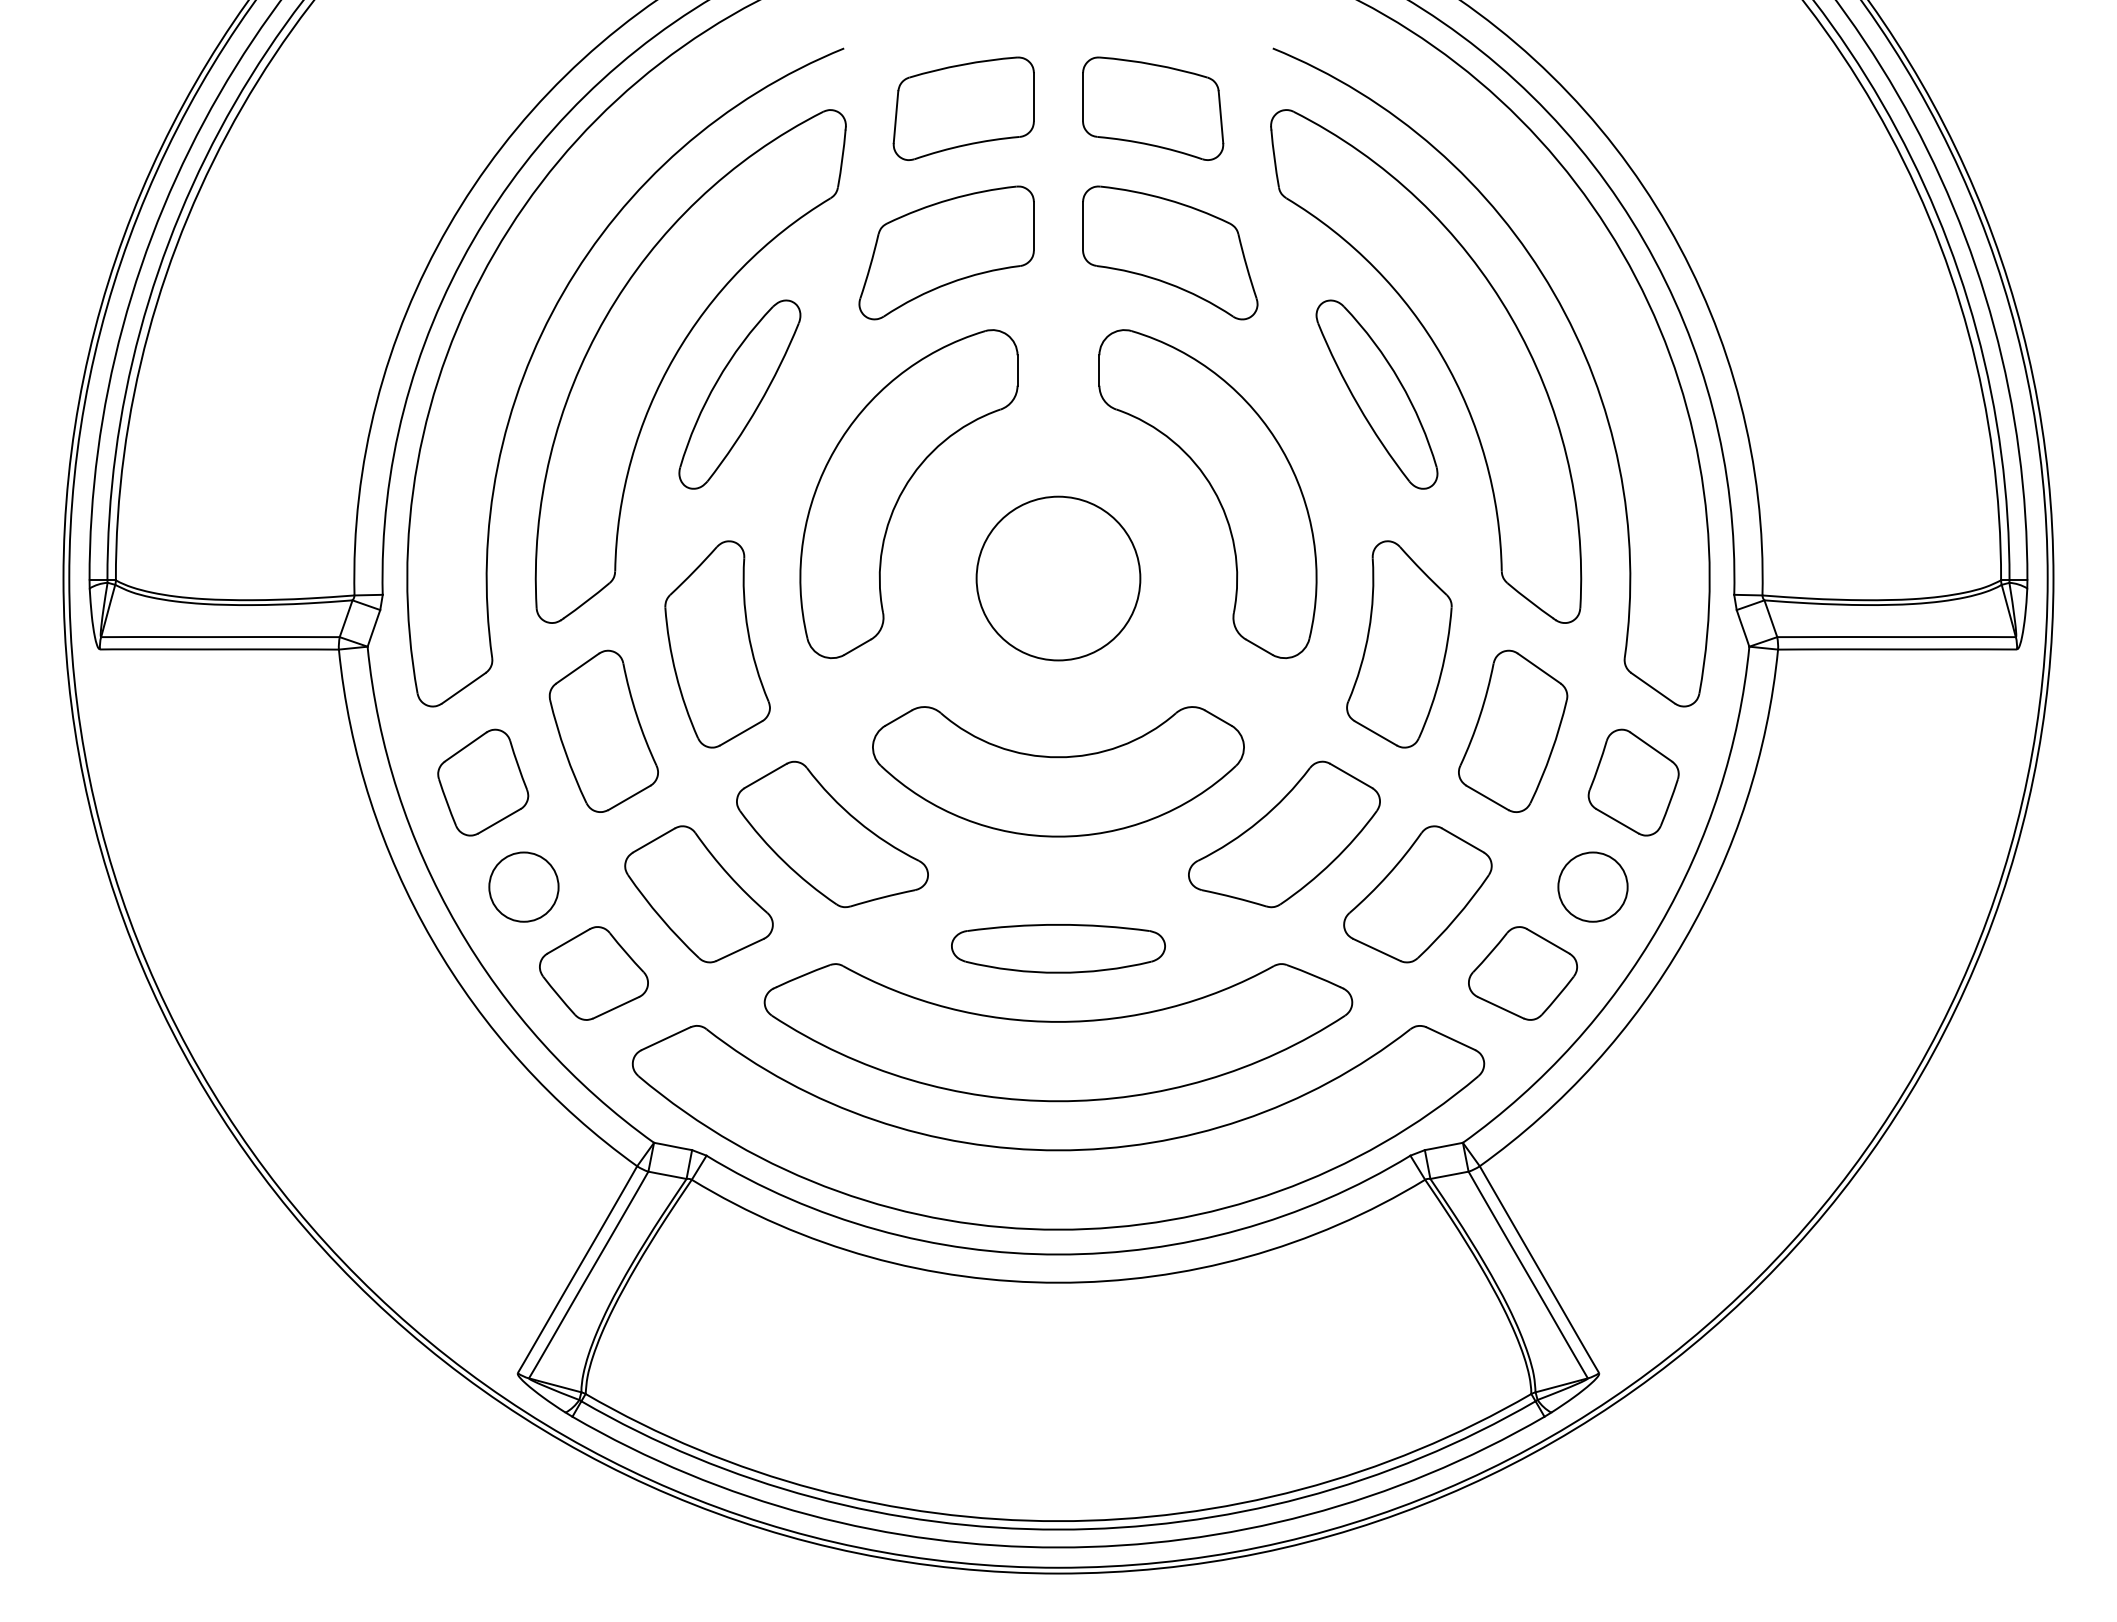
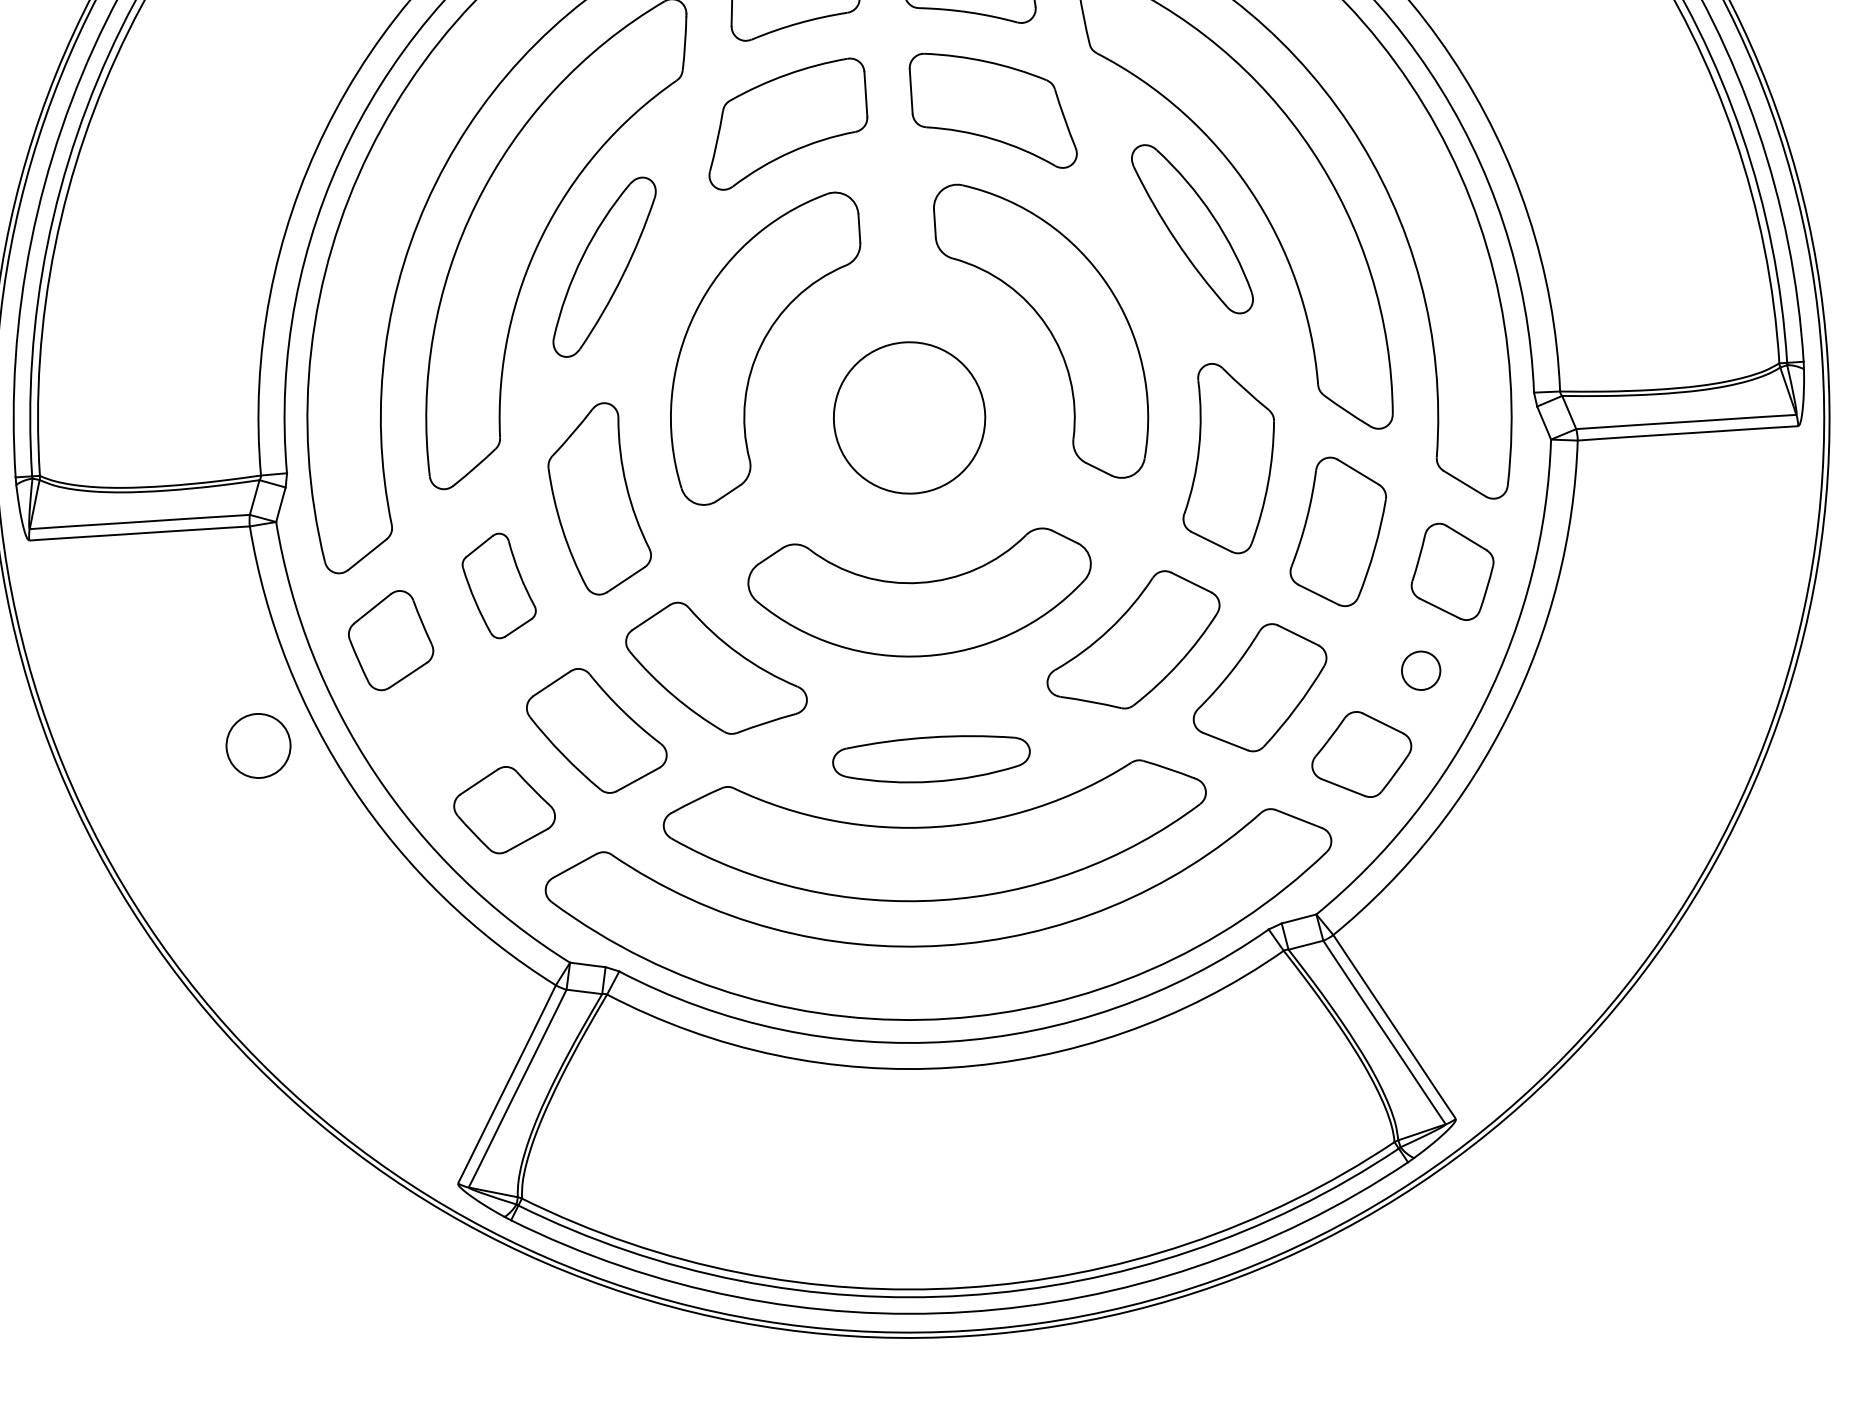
part: (603, 730) -> (498, 585), size x0.7
circle: (523, 886) -> (258, 745), moved
circle: (1592, 886) -> (1420, 670), size x0.6

